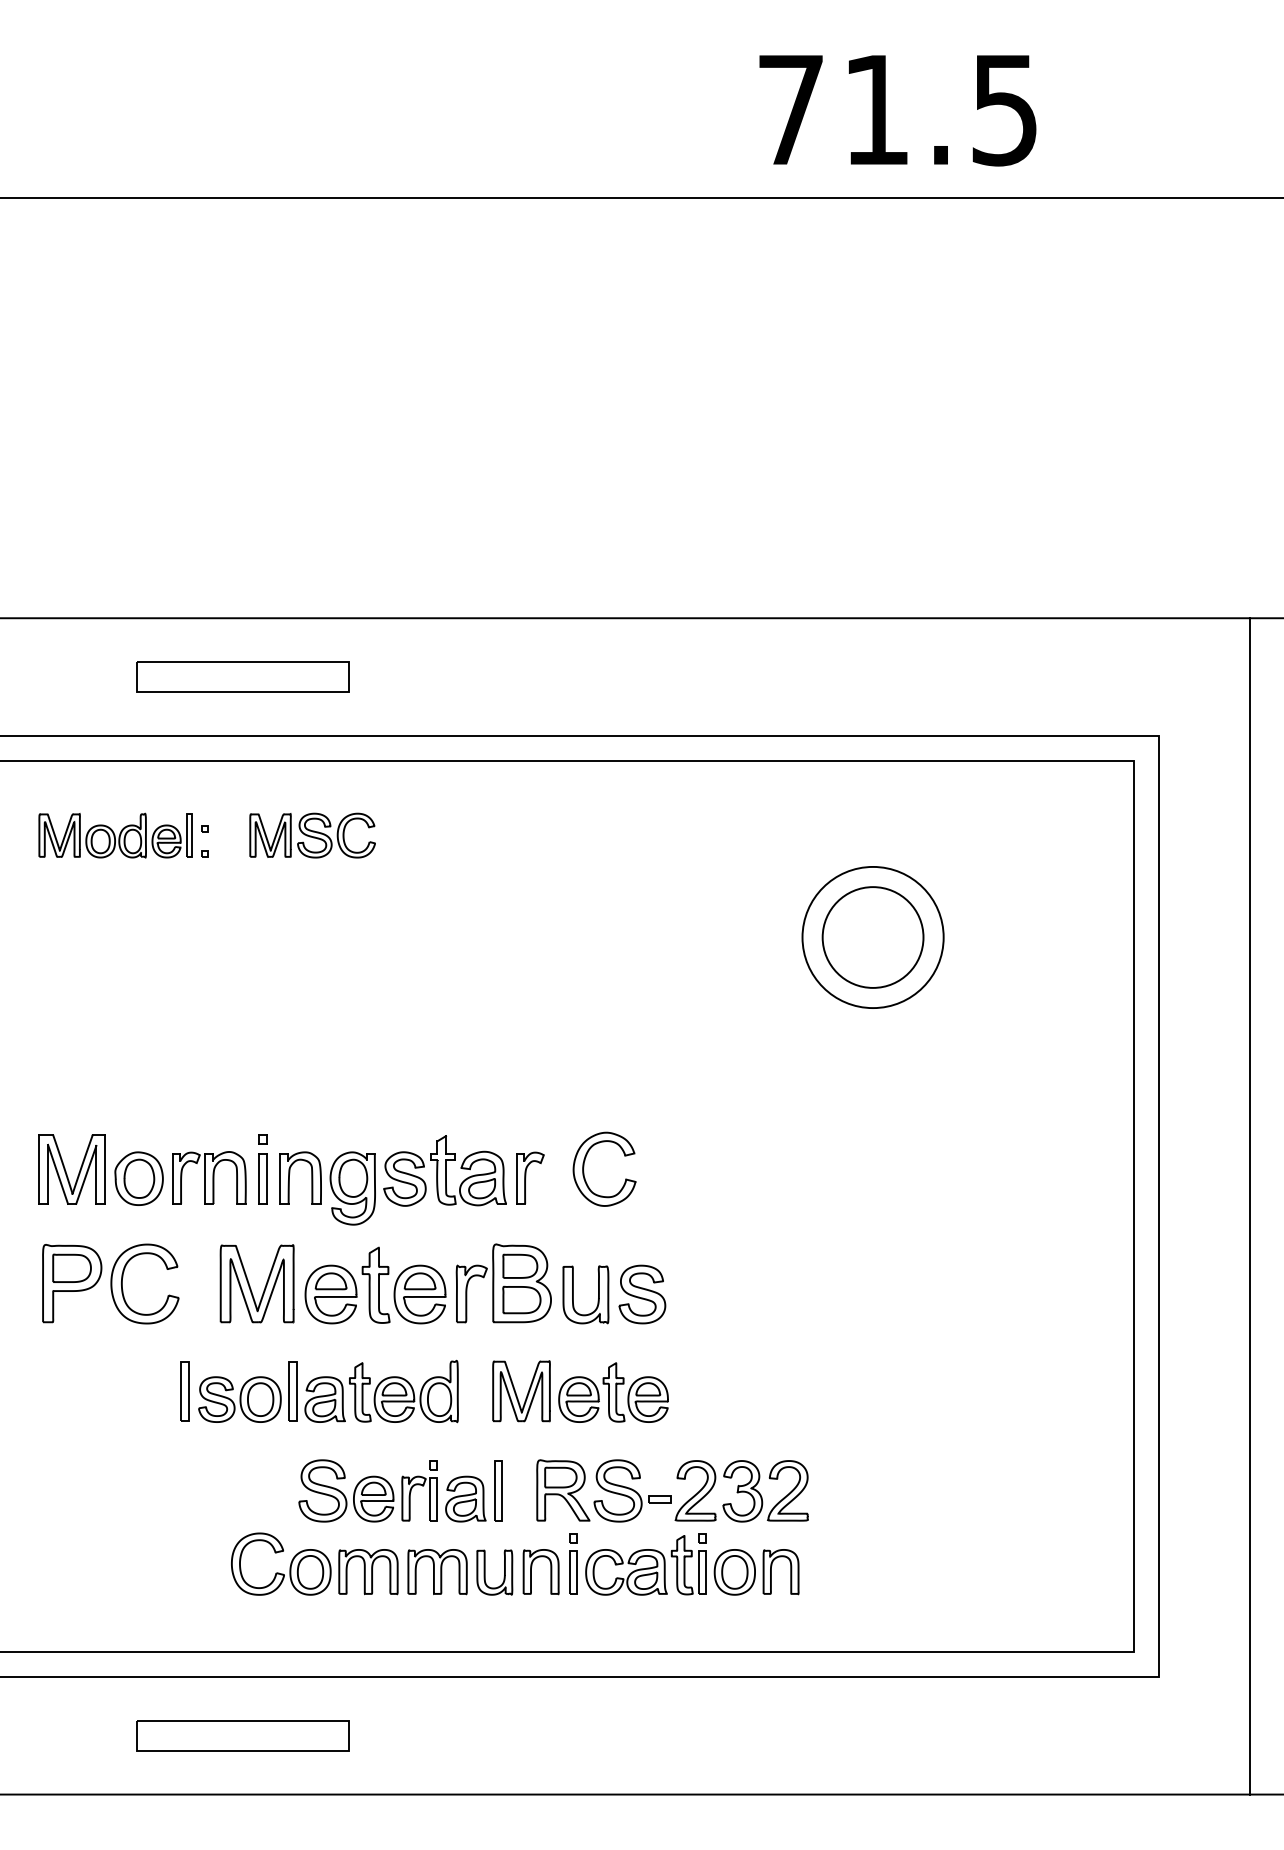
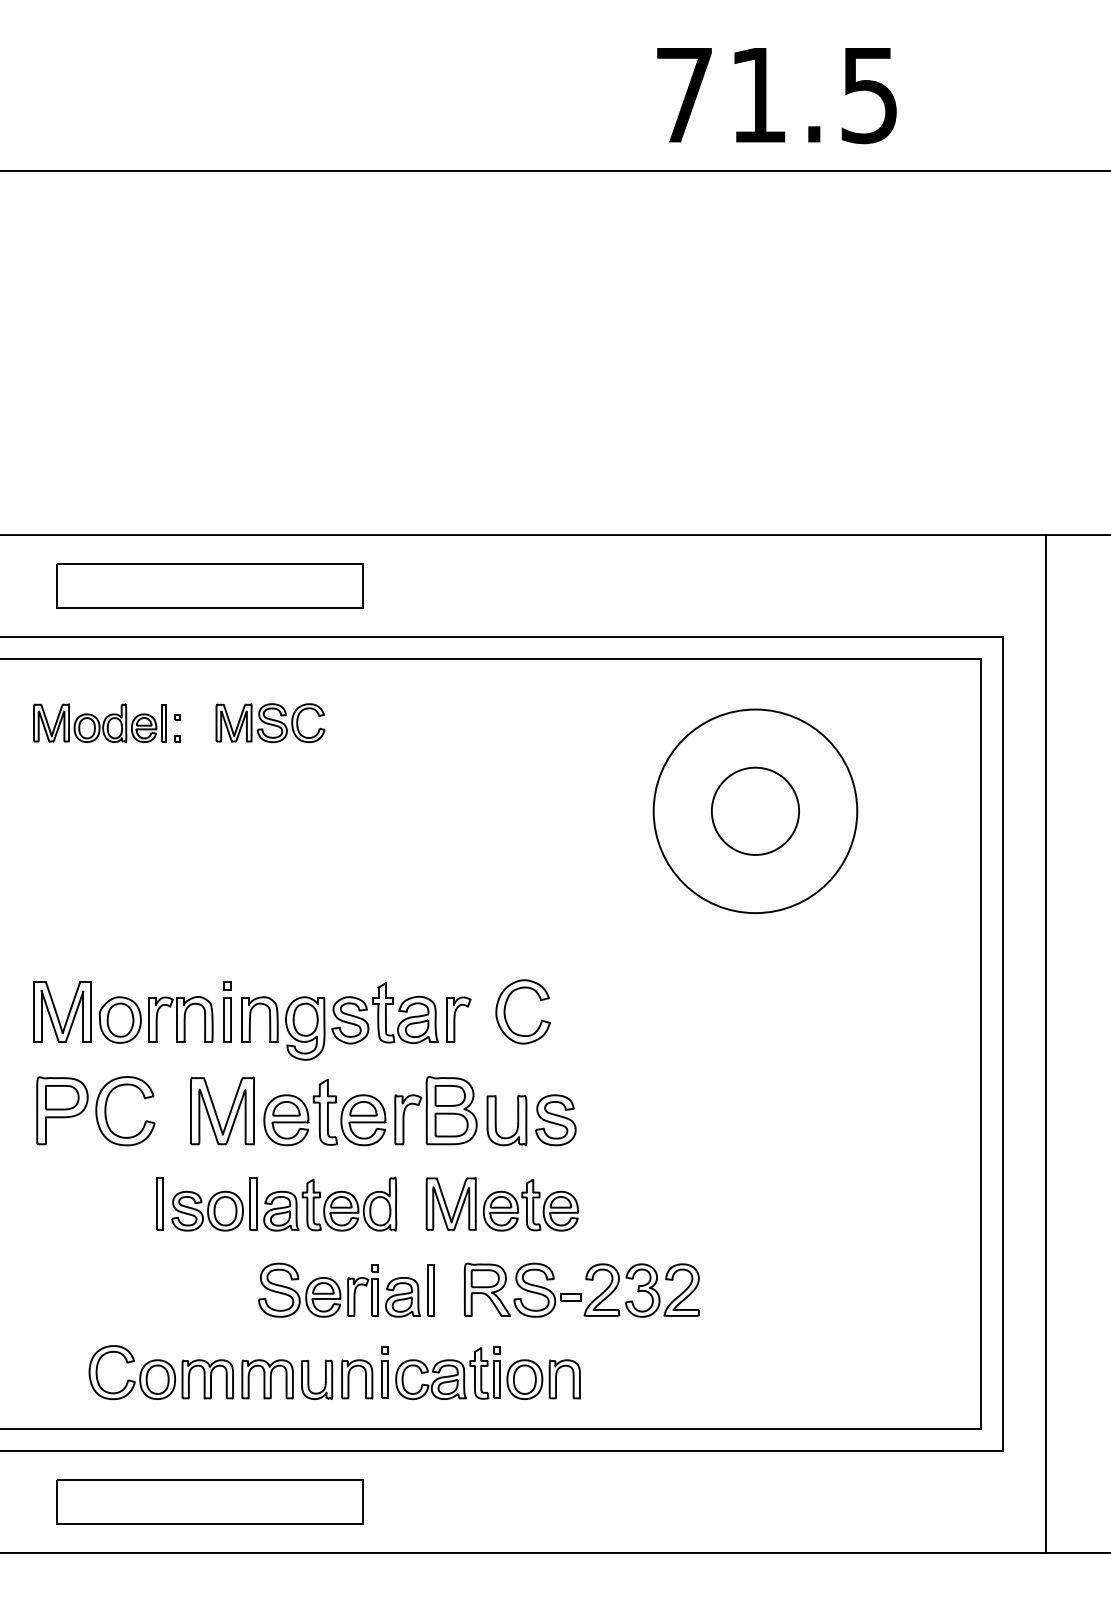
part: (242, 676) -> (209, 585), size x1.67
circle: (873, 937) -> (755, 811), size x1.67
line: (1249, 1205) -> (1046, 1043), moved
part: (514, 1564) -> (334, 1372), moved
part: (242, 1735) -> (209, 1501), size x1.67

